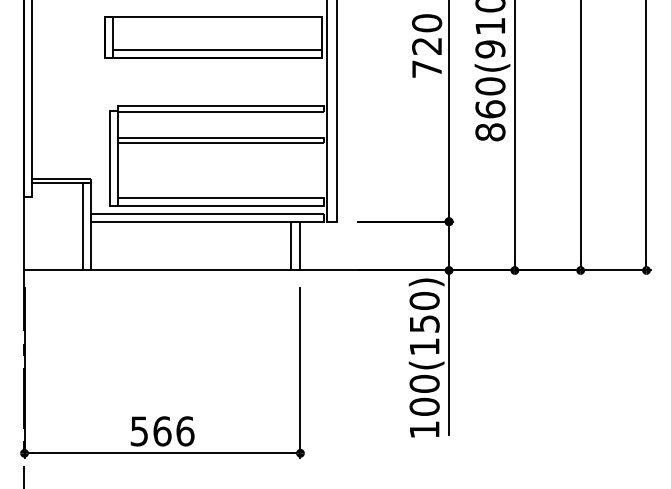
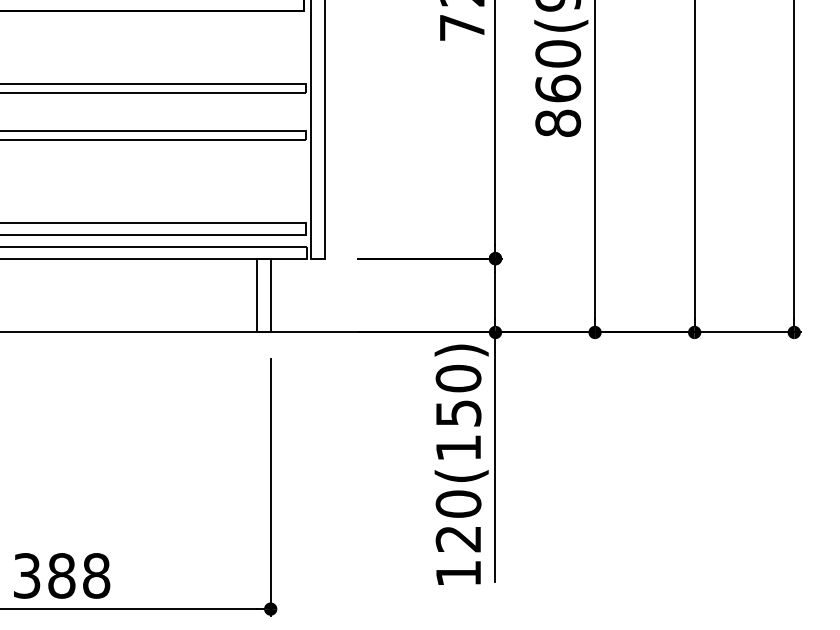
text: (424, 406) -> (458, 538), 100(150) -> 120(150)
text: (162, 431) -> (61, 576), 566 -> 388

